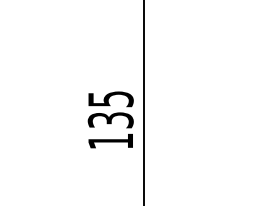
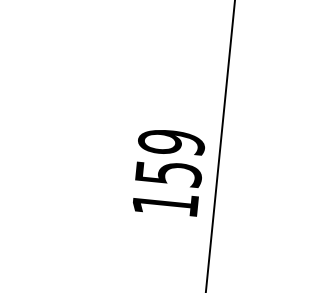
text: (110, 109) -> (169, 157), 135 -> 159

